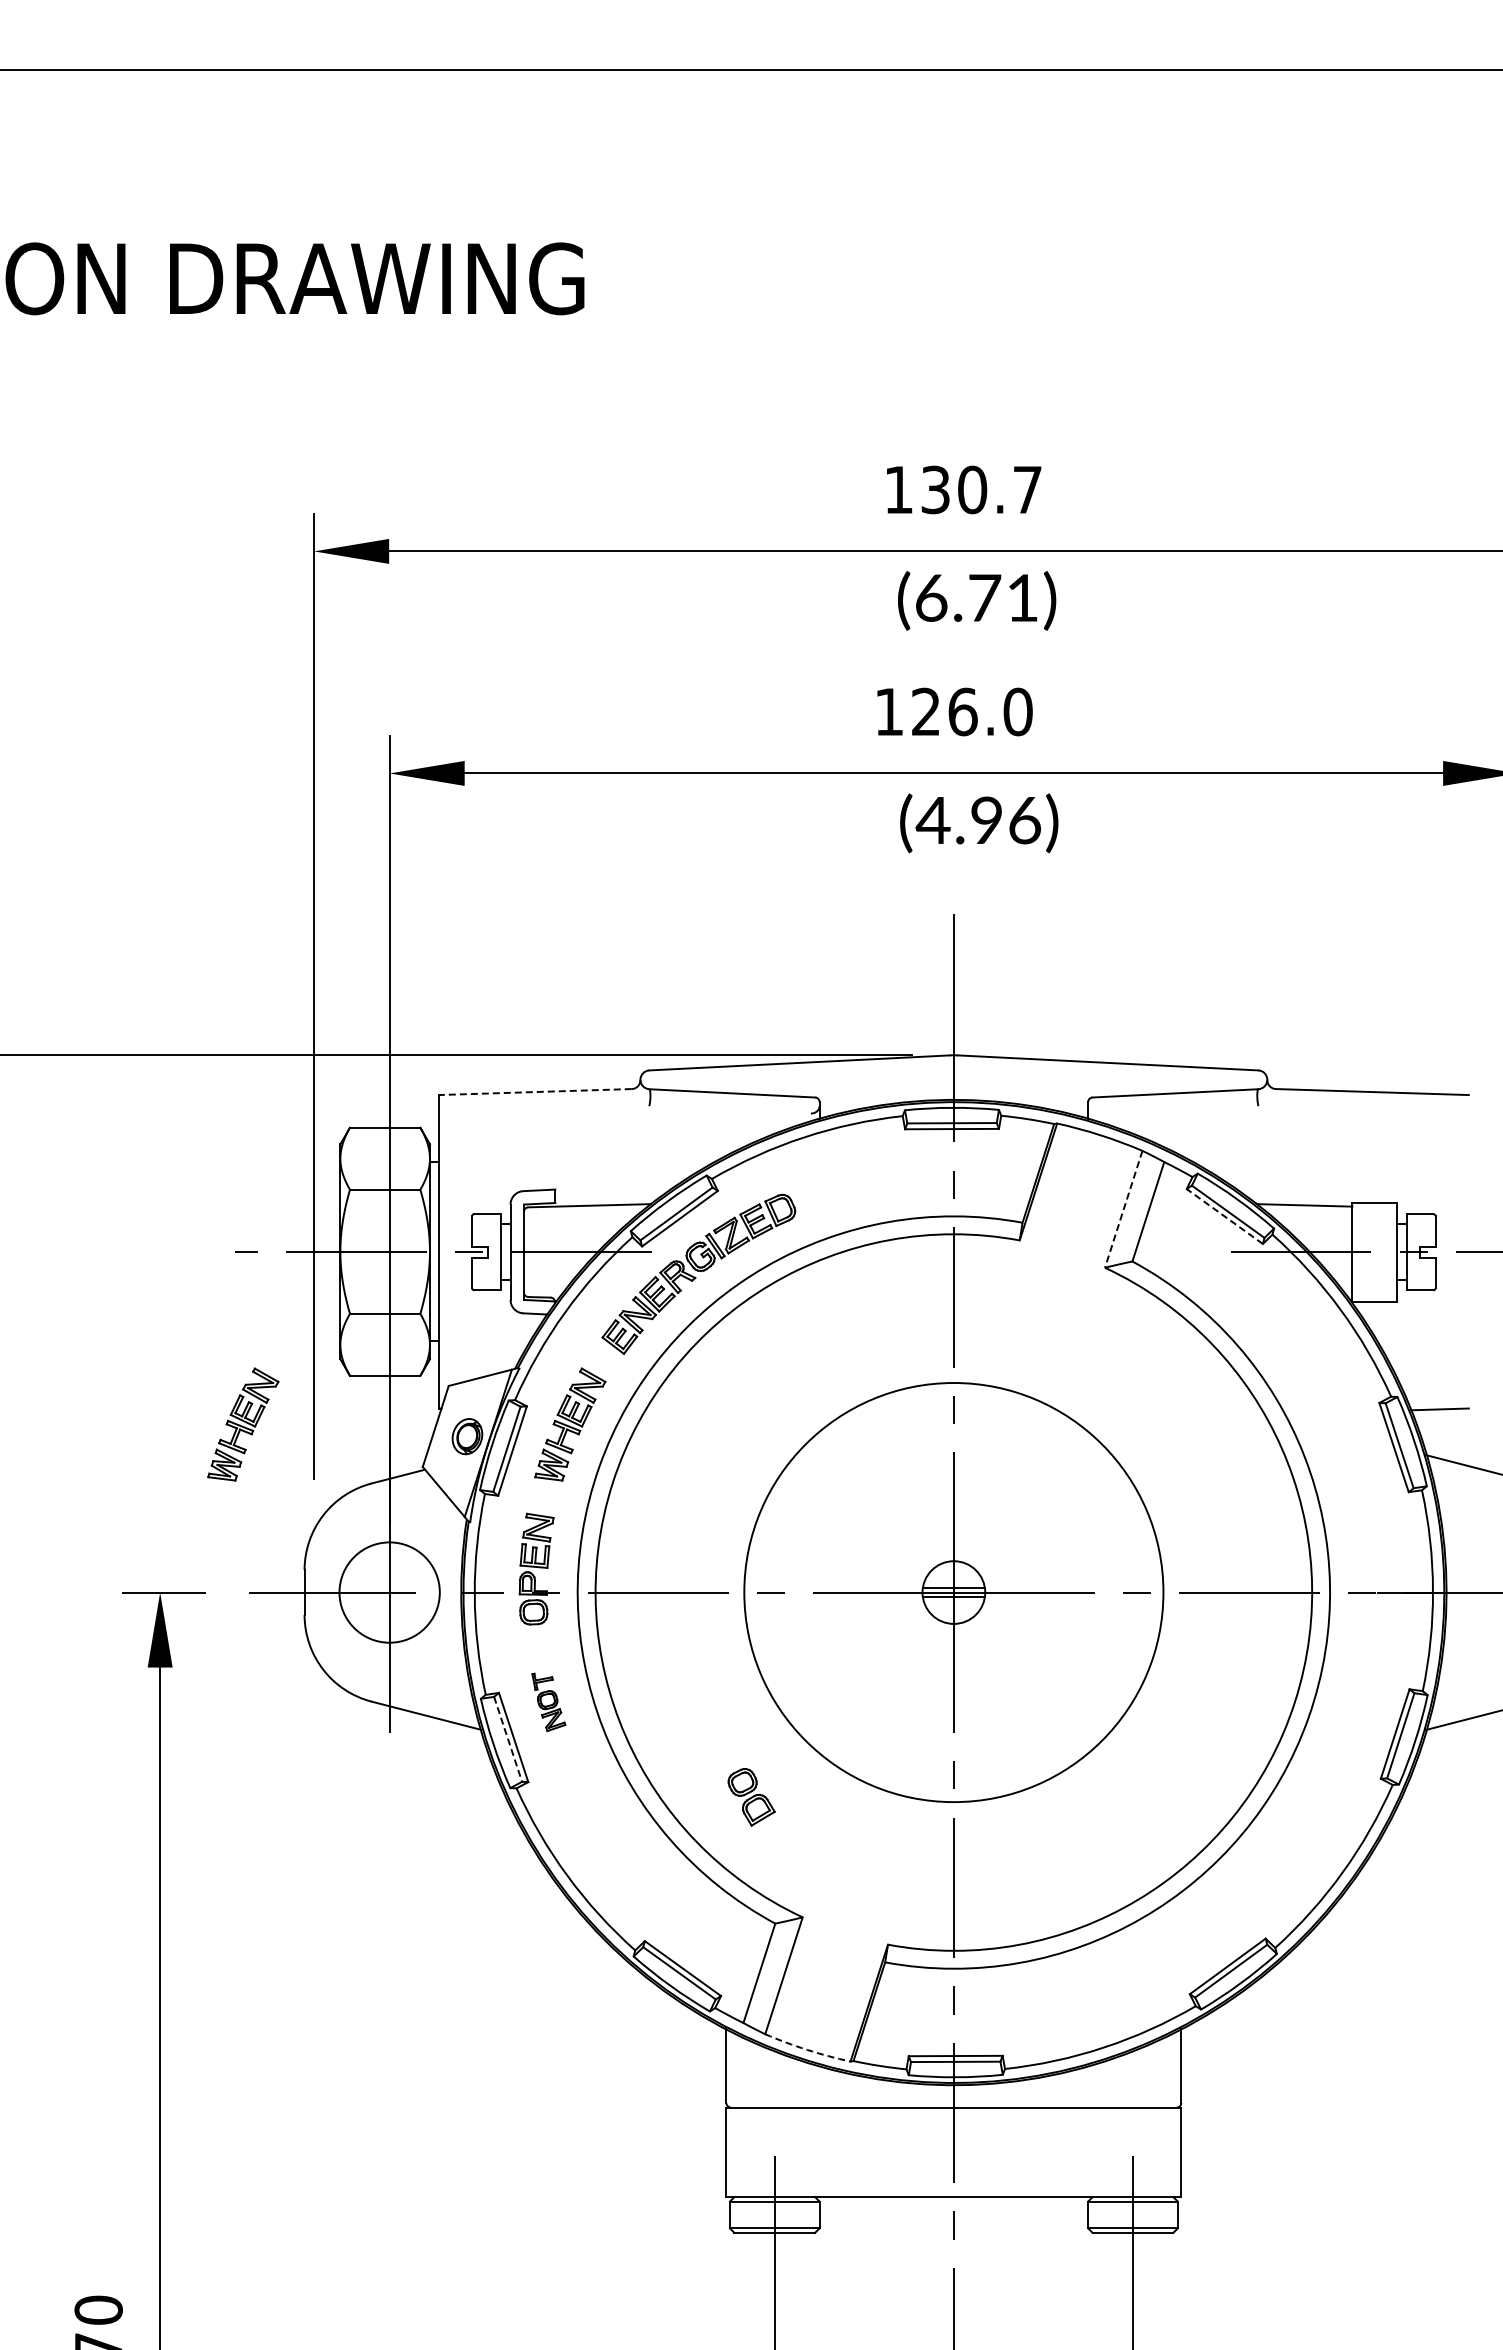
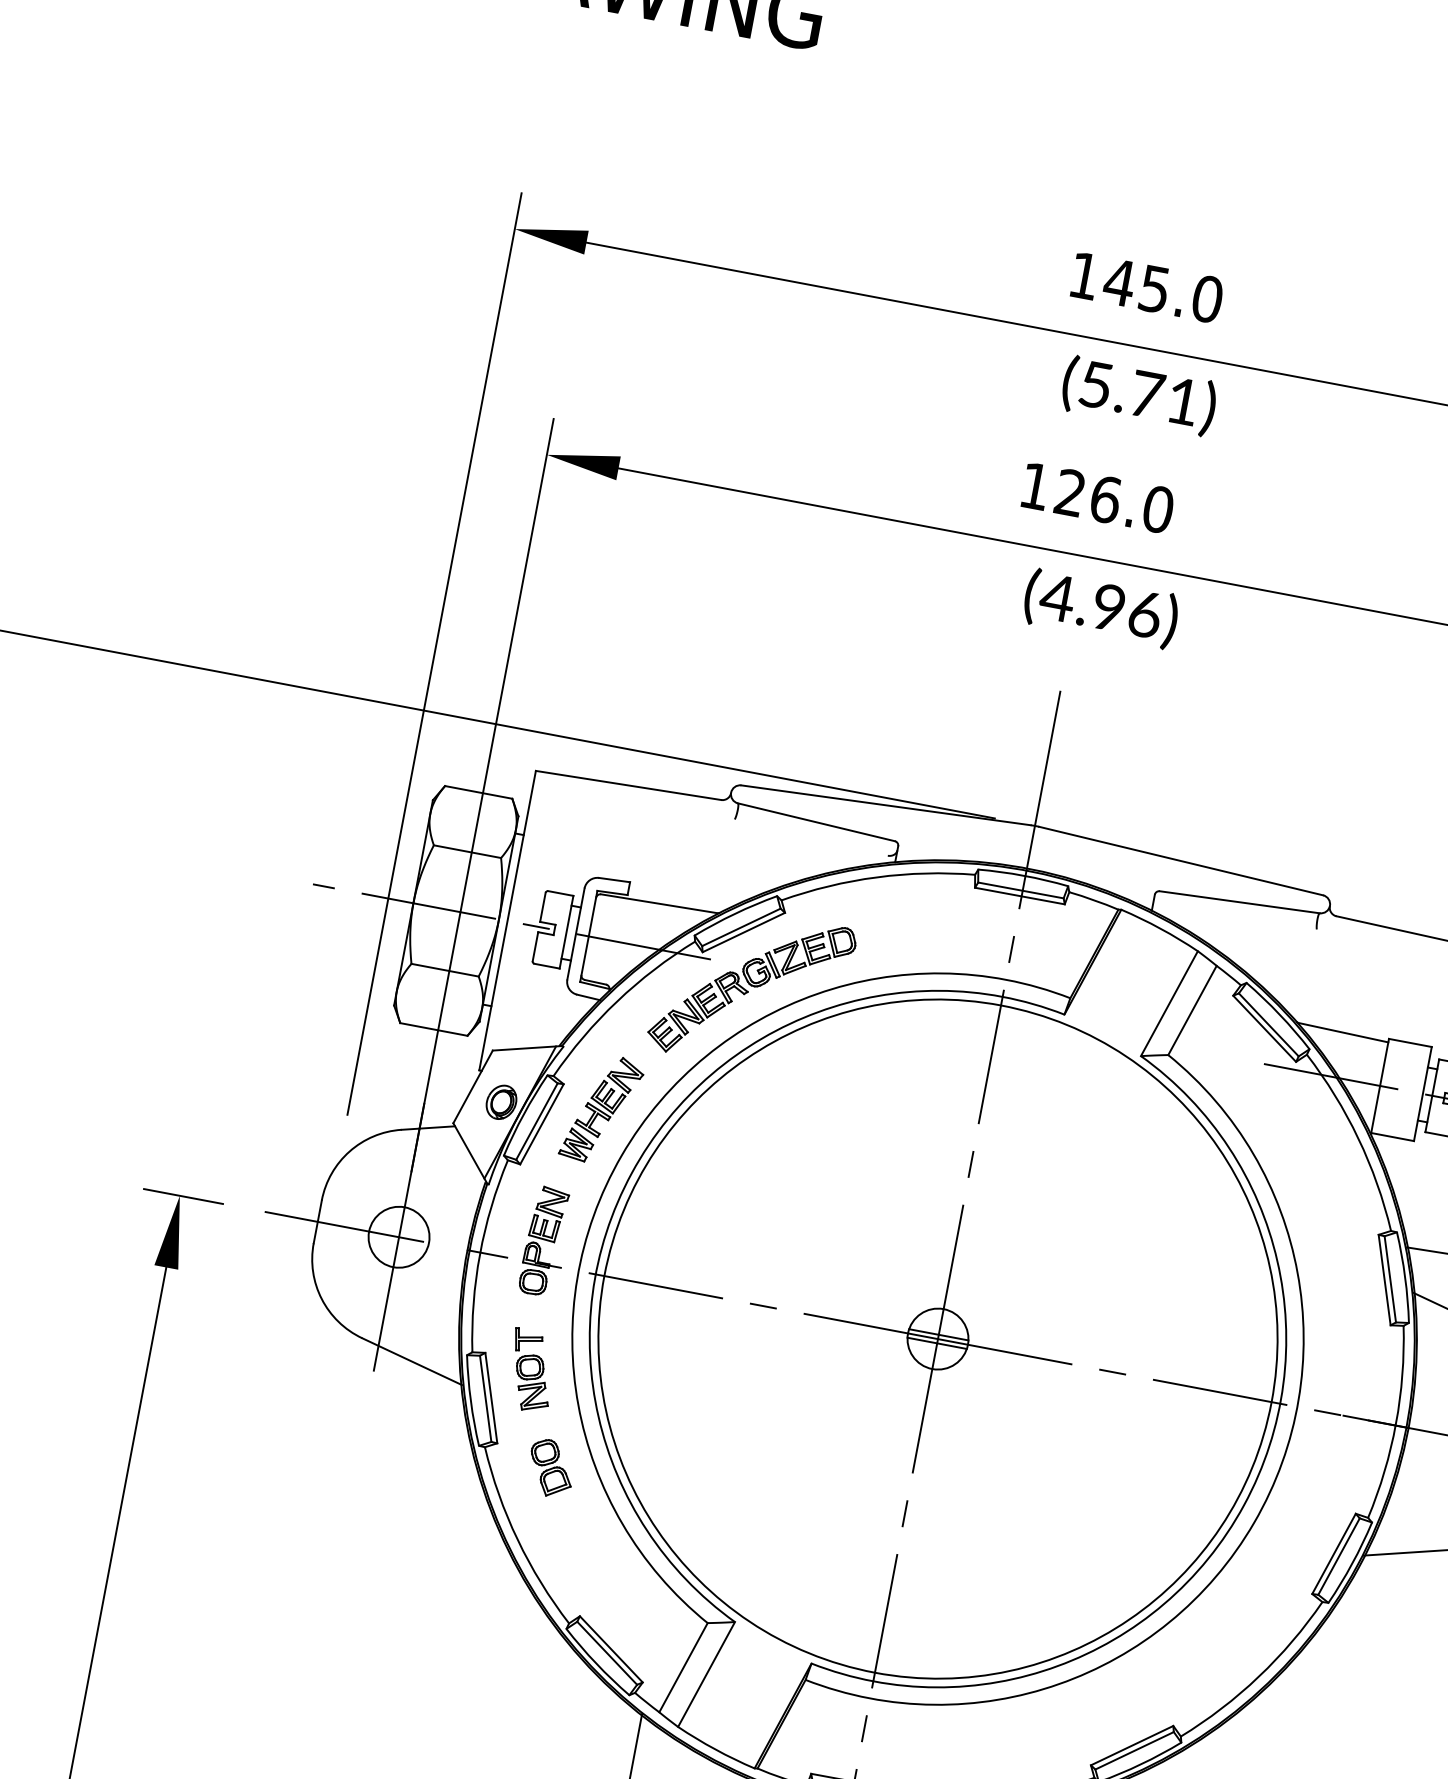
text: (981, 489) -> (1163, 290), 130.7 -> 145.0
text: (931, 597) -> (1096, 384), (6.71) -> (5.71)
line: (534, 1092) -> (627, 785), dashed -> solid
line: (1123, 1209) -> (1169, 1003), dashed -> solid
line: (1224, 1216) -> (1264, 1028), dashed -> solid
part: (243, 1424) -> (289, 1050), removed
circle: (389, 1592) -> (398, 1237), size x0.62
circle: (953, 1592) -> (937, 1338), size x1.67
part: (548, 1702) -> (530, 1370), size x1.43
line: (508, 1739) -> (486, 1399), dashed -> solid
part: (751, 1797) -> (551, 1468), moved
arc: (807, 2049) -> (715, 1749), dashed -> solid

